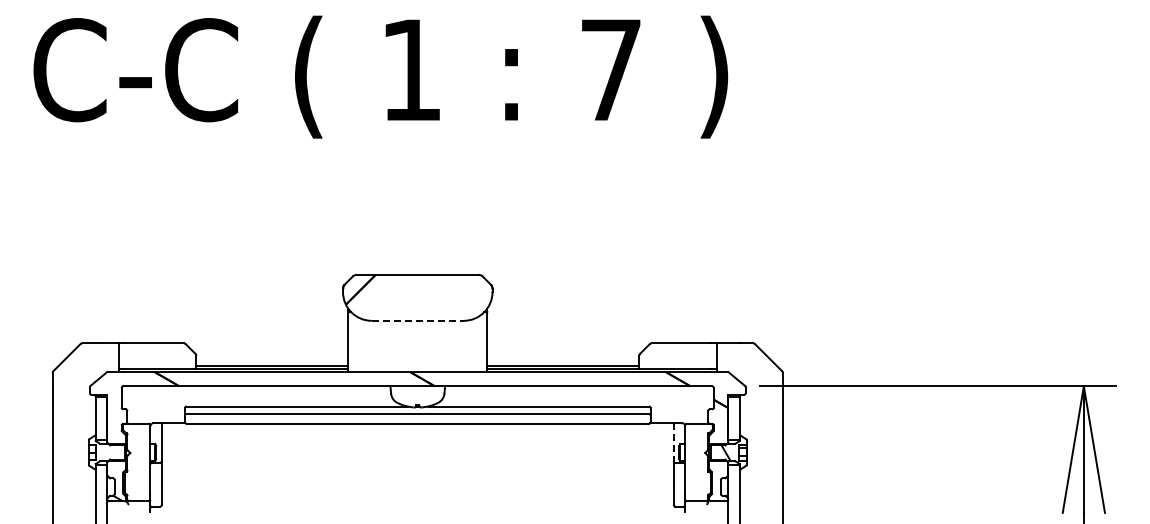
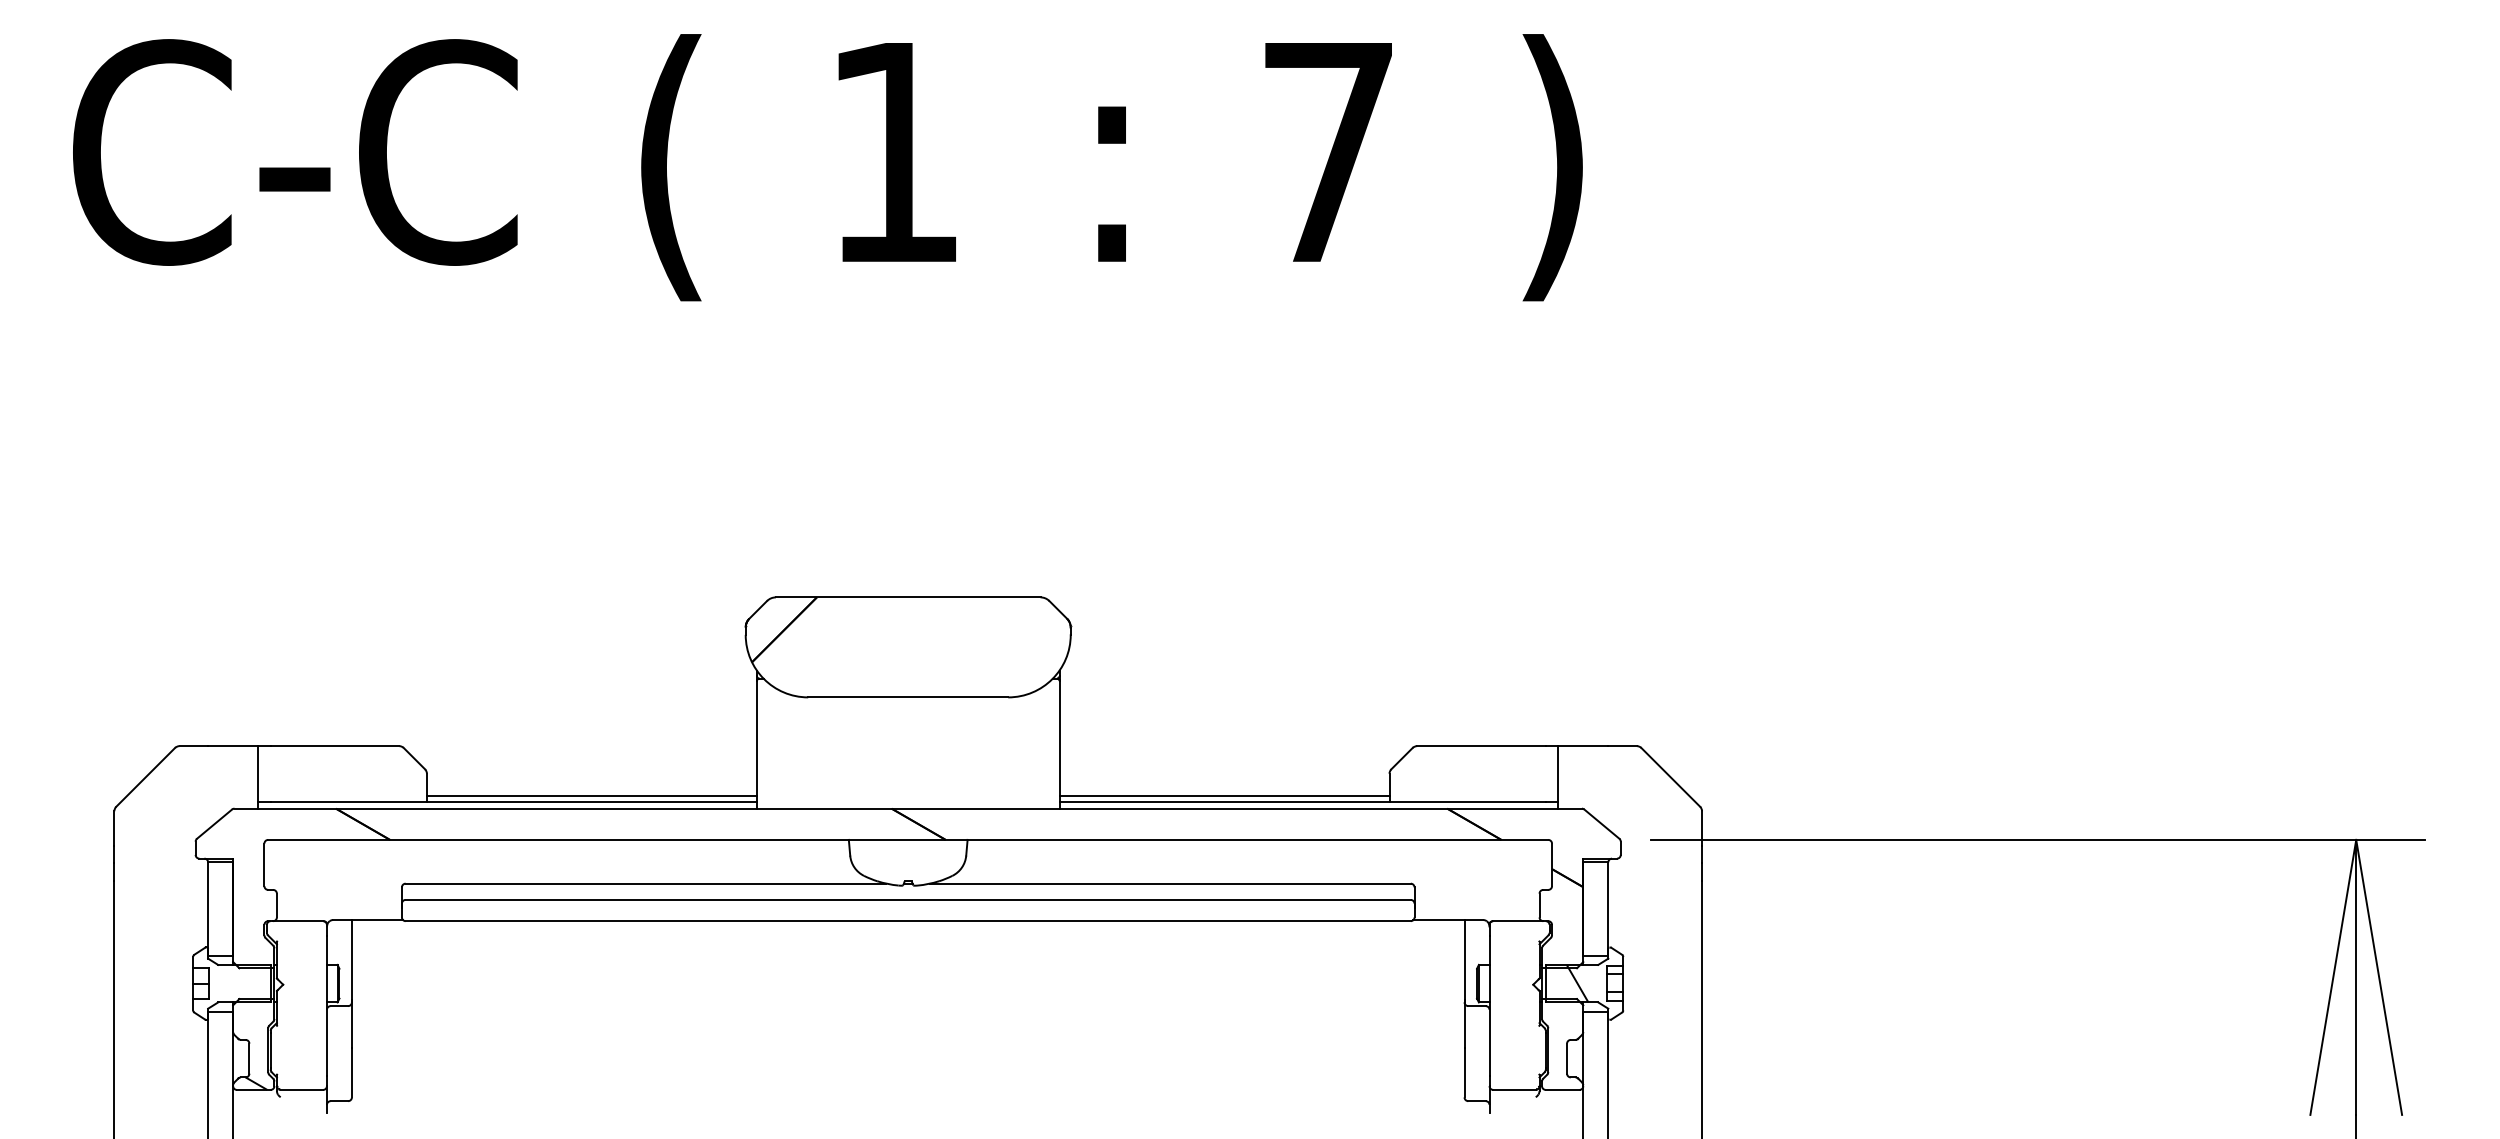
line: (418, 320) -> (909, 696), dashed -> solid
line: (673, 442) -> (1464, 961), dashed -> solid

